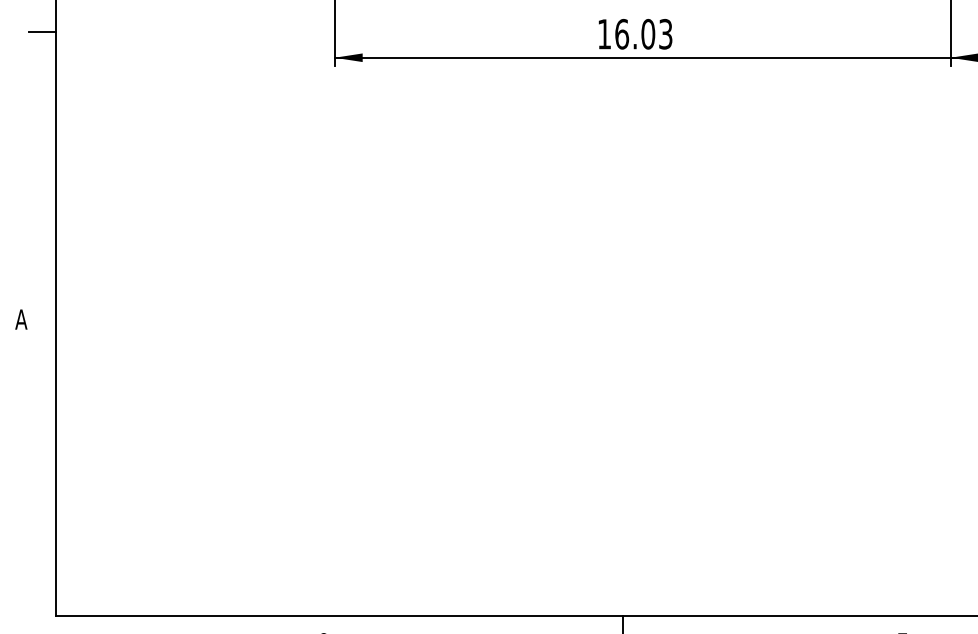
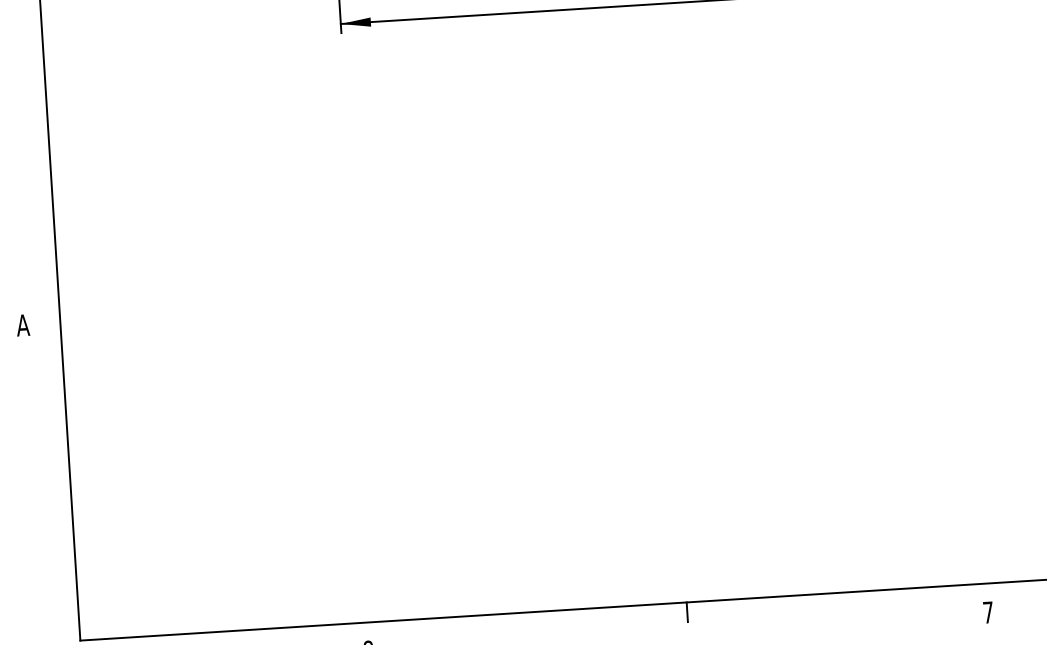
line: (42, 31) -> (26, 15), removed

